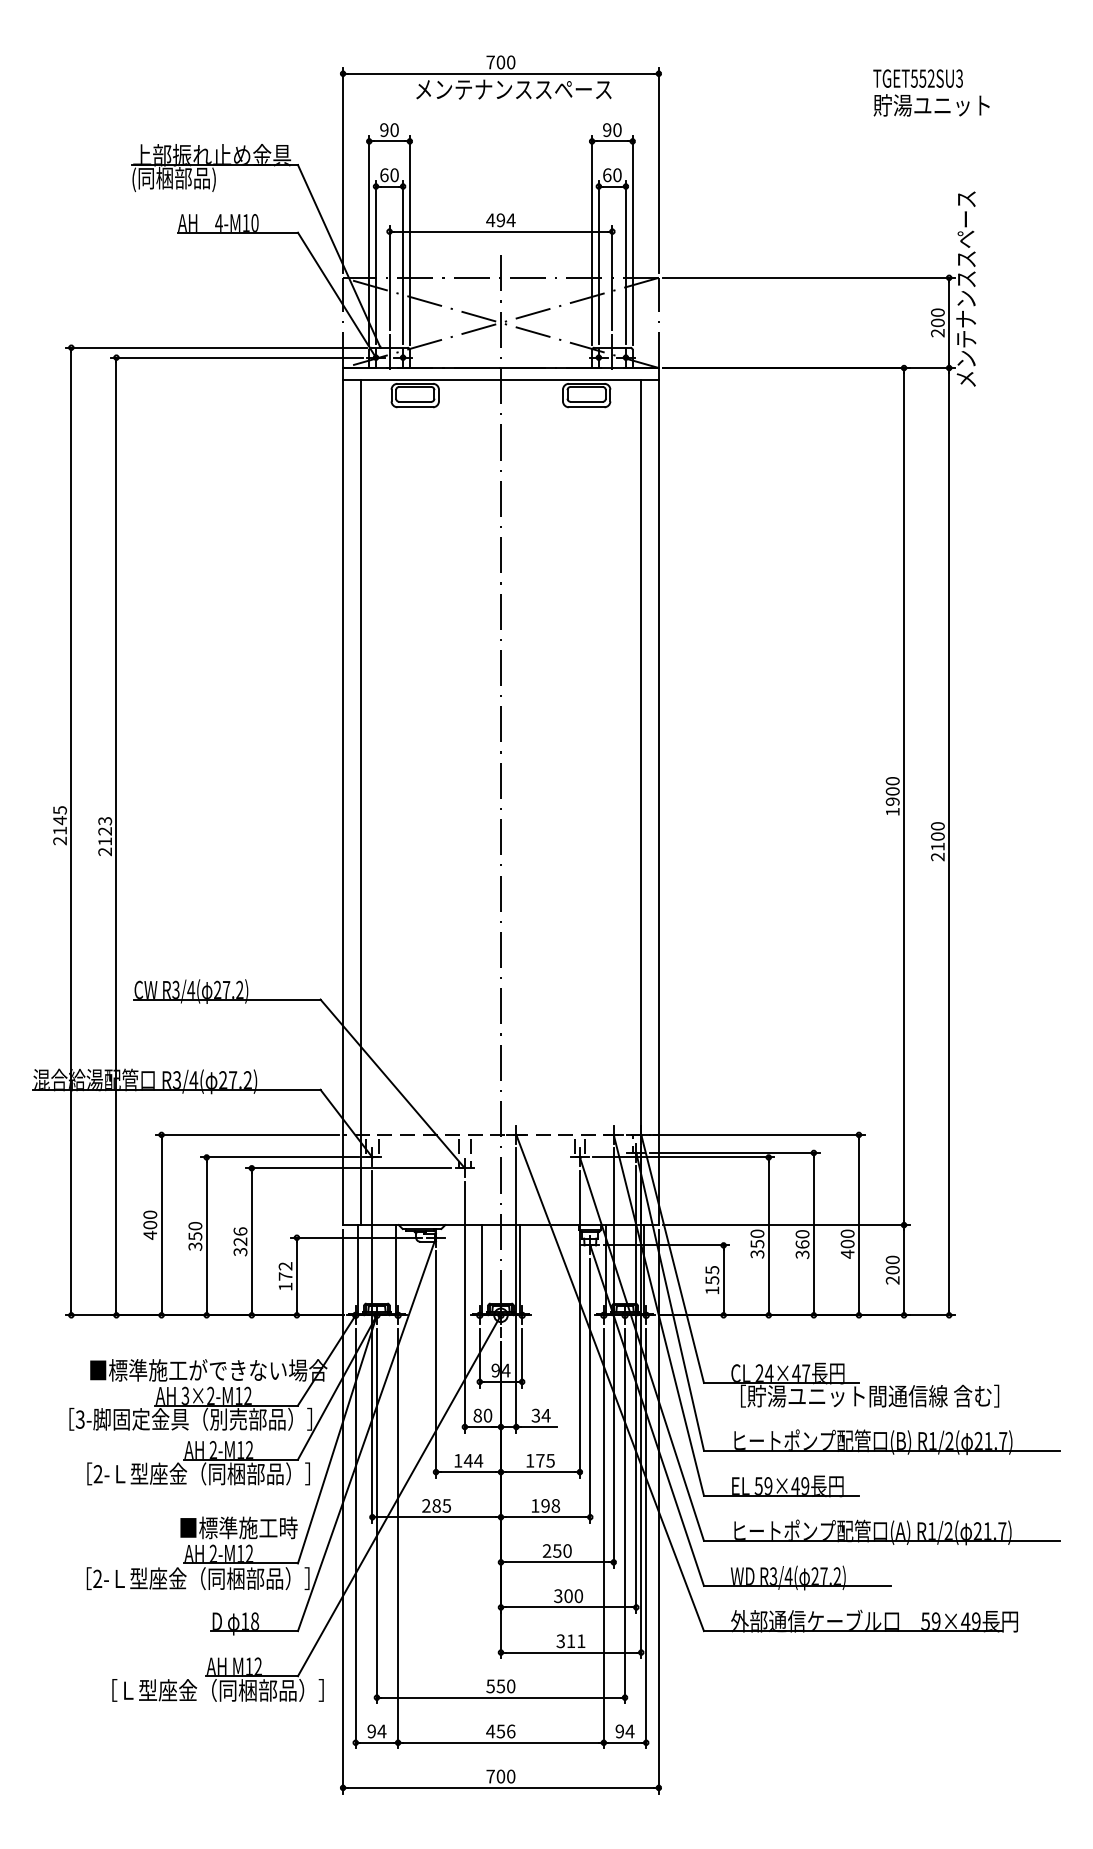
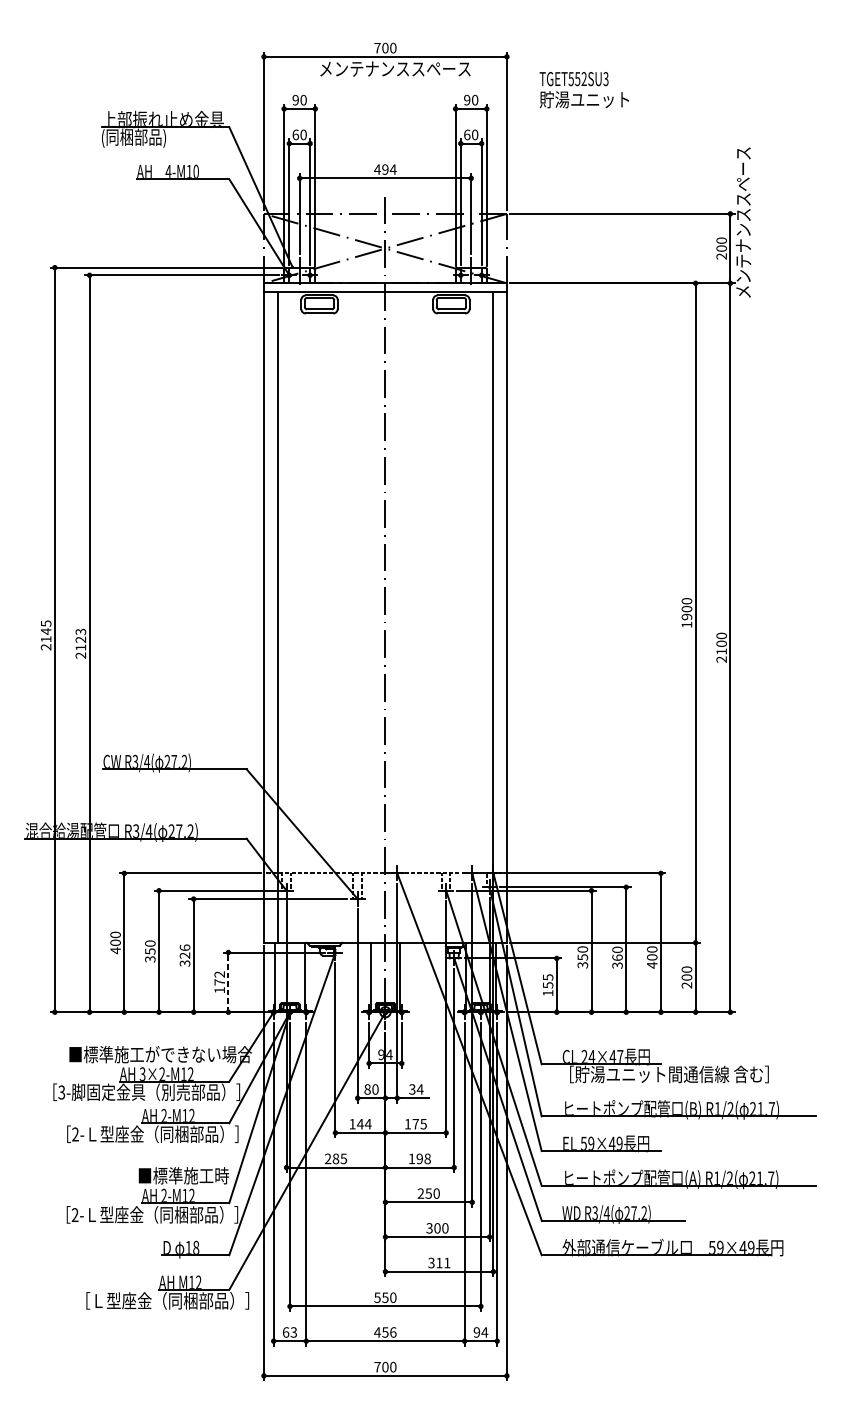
text: (931, 92) -> (584, 89), moved
line: (296, 1277) -> (228, 983), solid -> dashed
text: (376, 1731) -> (289, 1332), 94 -> 63

